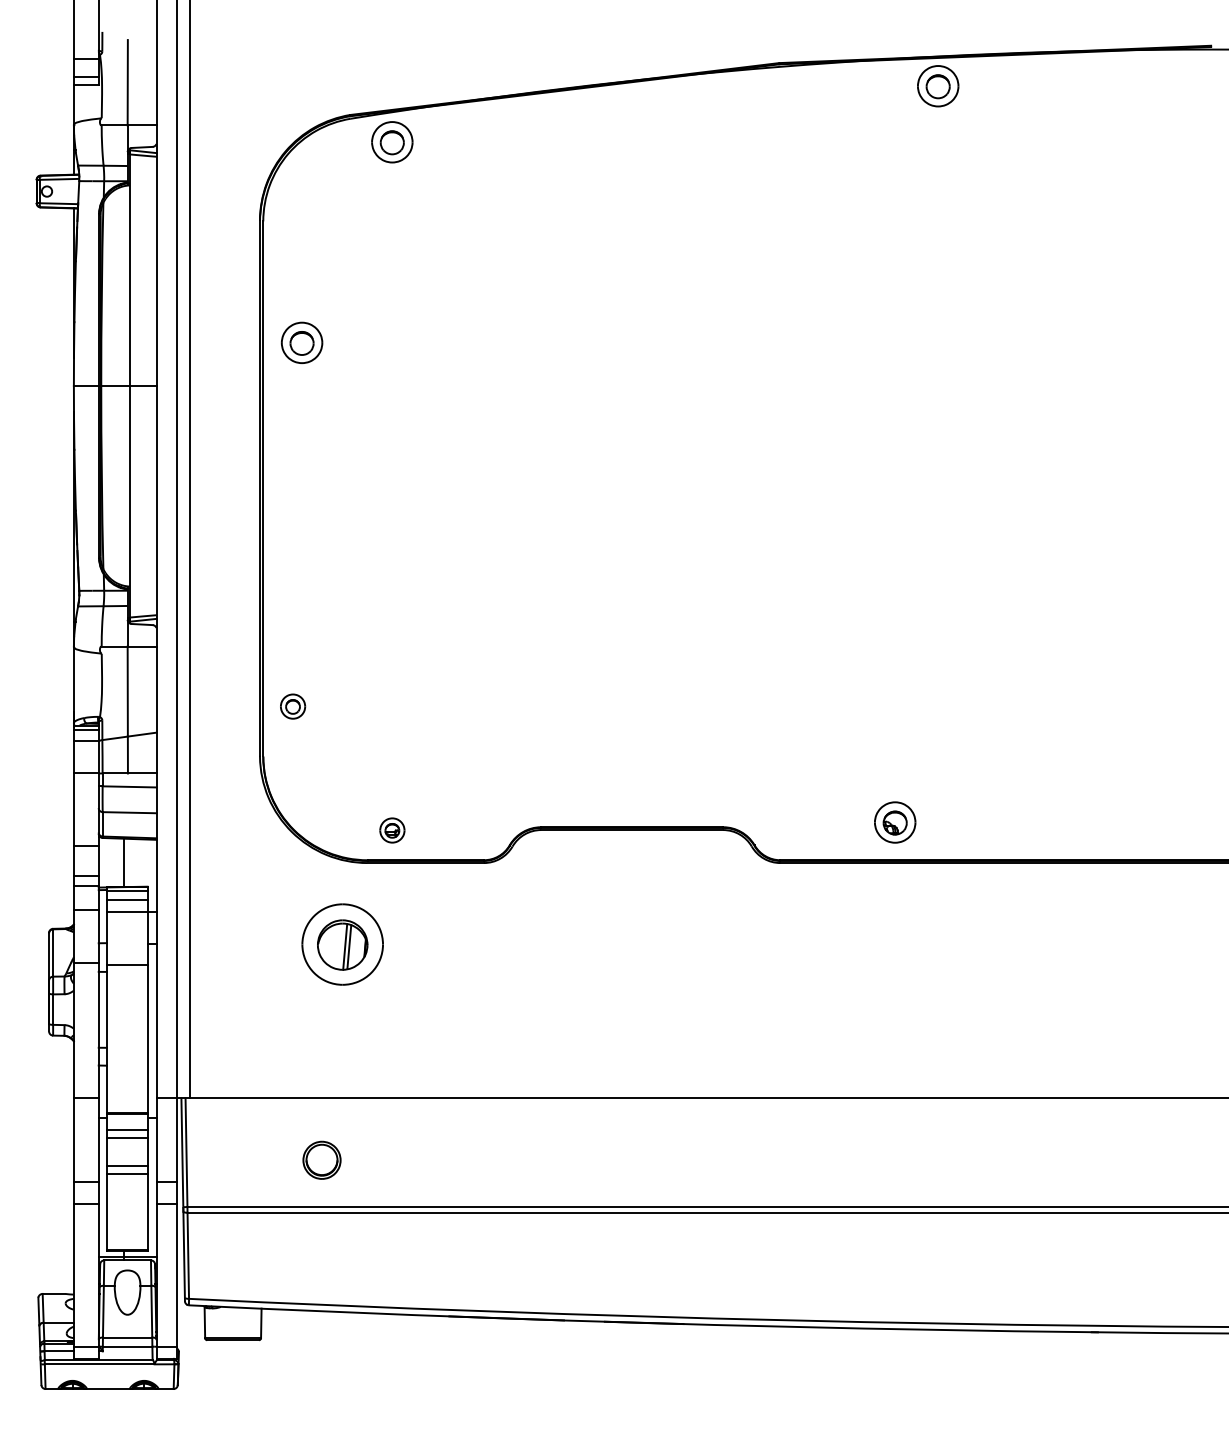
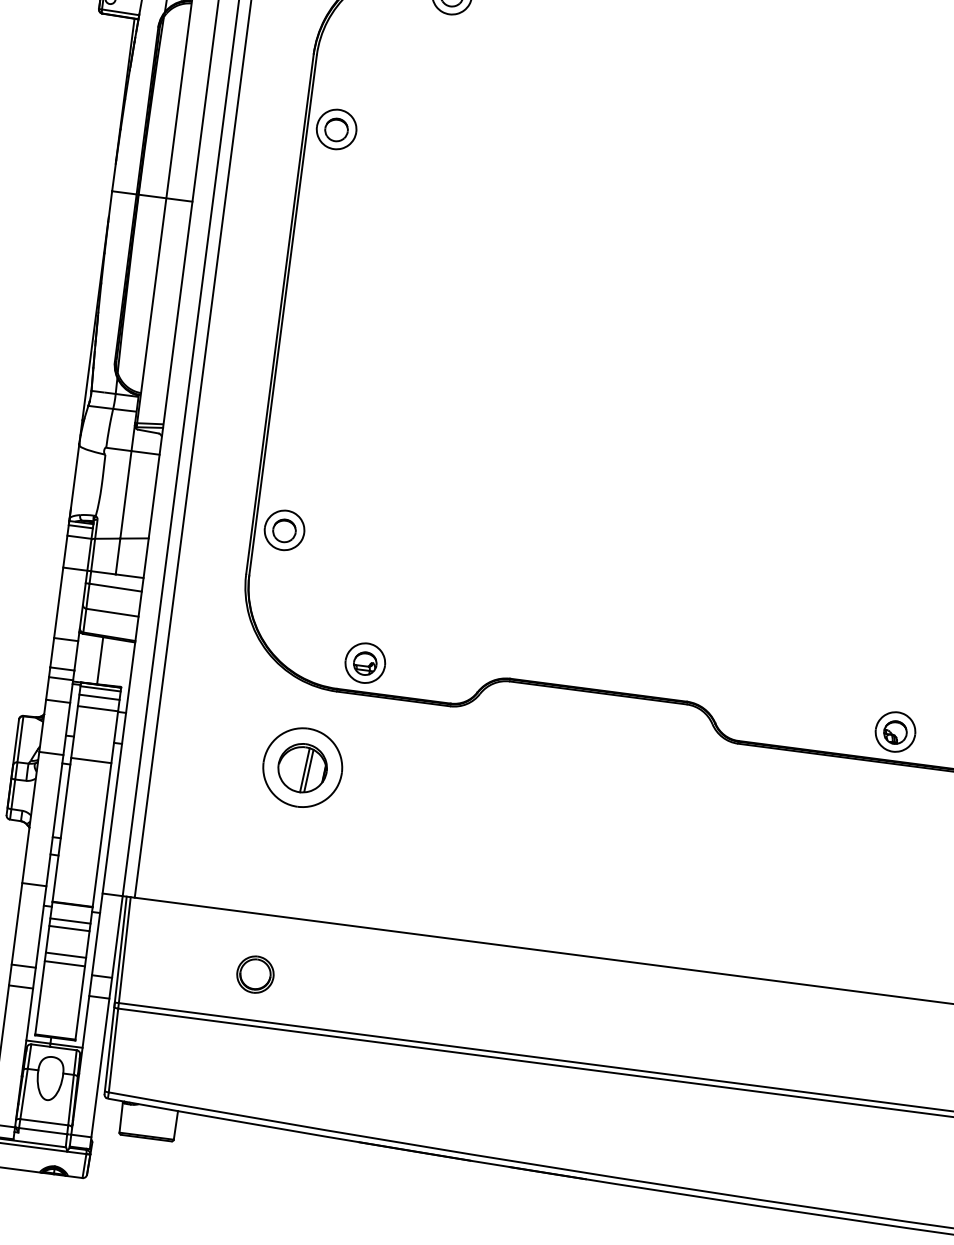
part: (301, 342) -> (336, 129), moved
part: (292, 706) -> (284, 530), size x1.67
part: (895, 822) -> (895, 732), moved
part: (392, 830) -> (365, 663), size x1.67

